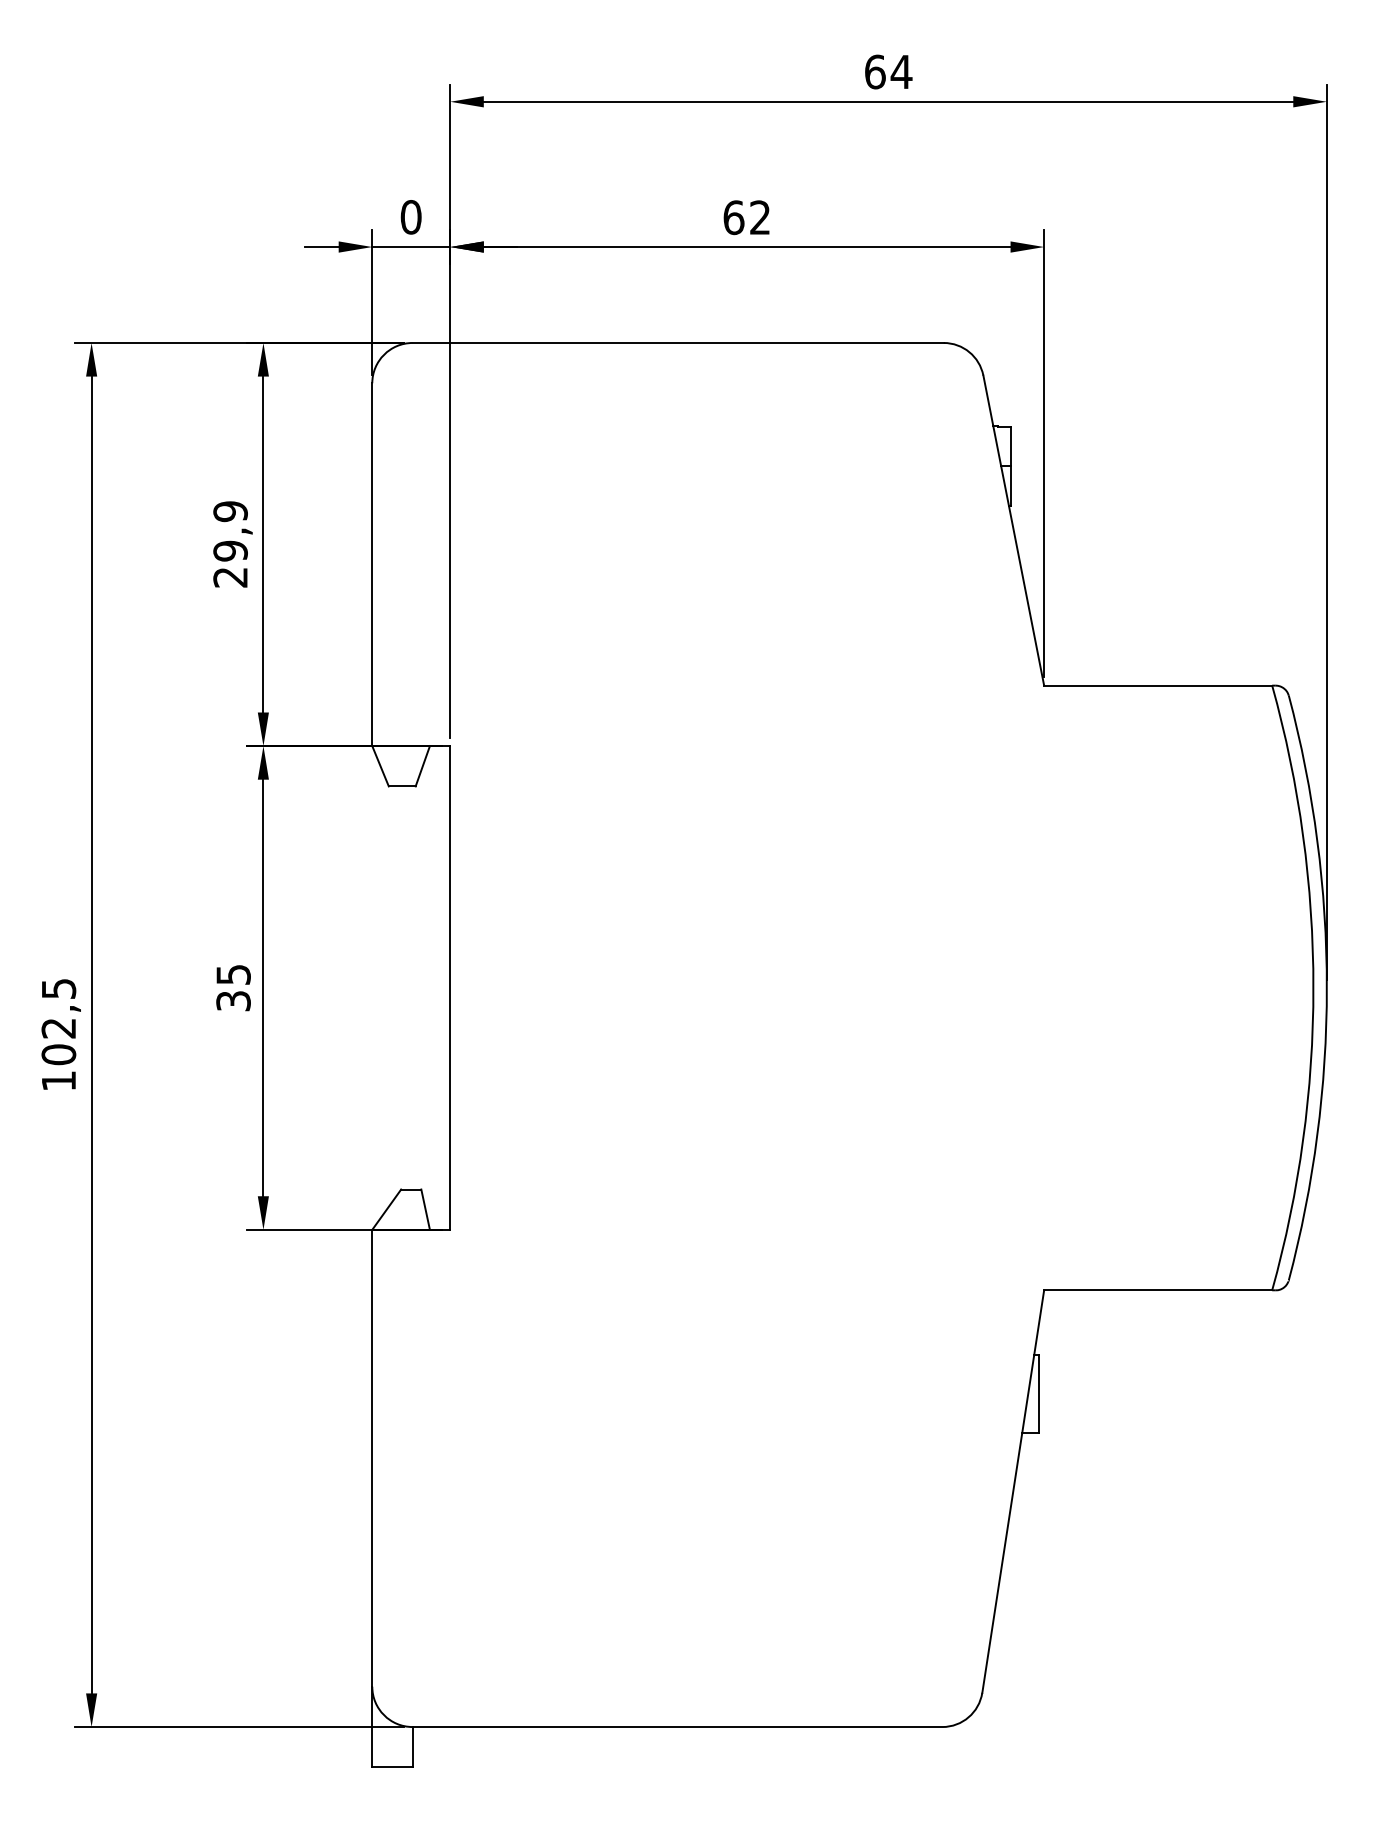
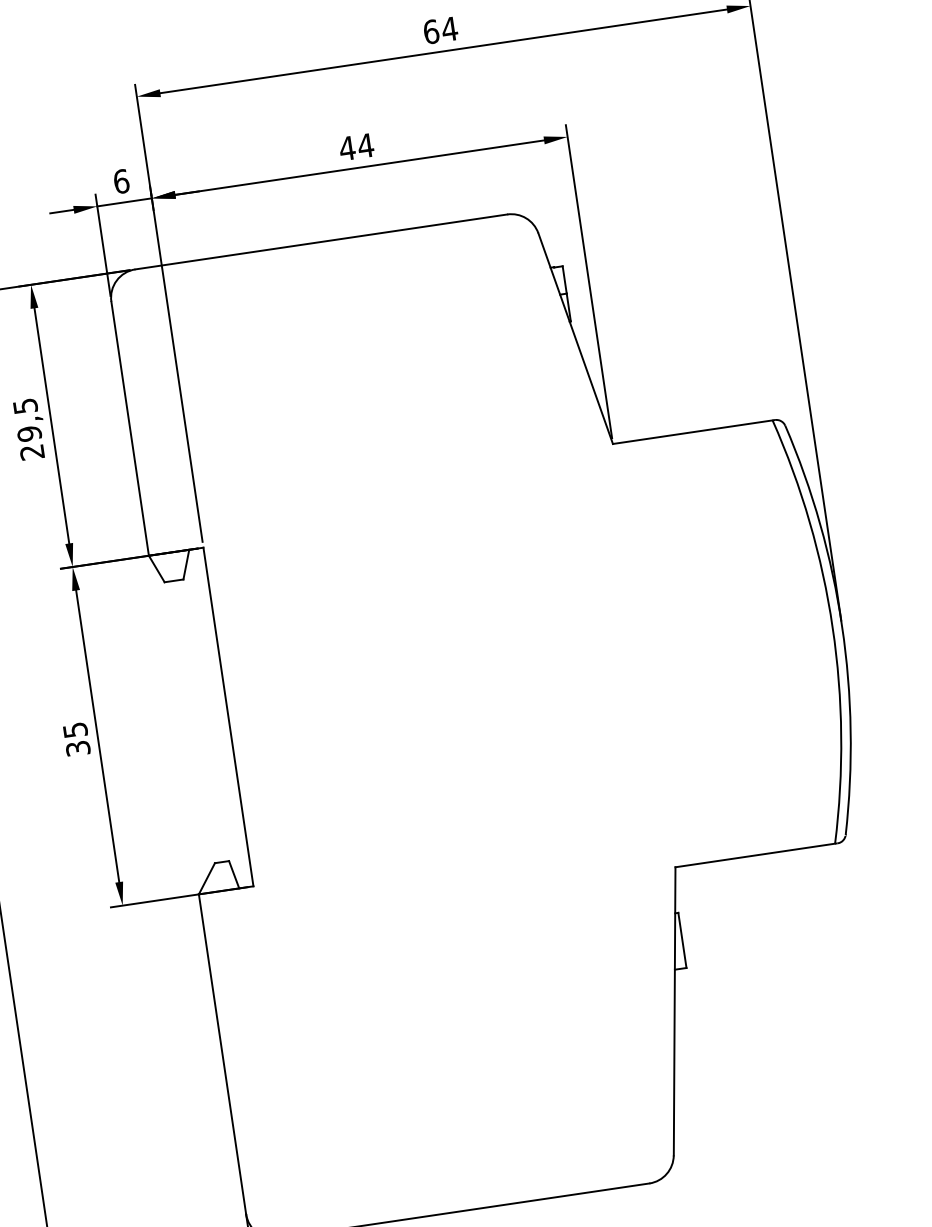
text: (410, 217) -> (121, 181), 0 -> 6
text: (746, 217) -> (356, 147), 62 -> 44
text: (230, 511) -> (25, 406), 29,9 -> 29,5

